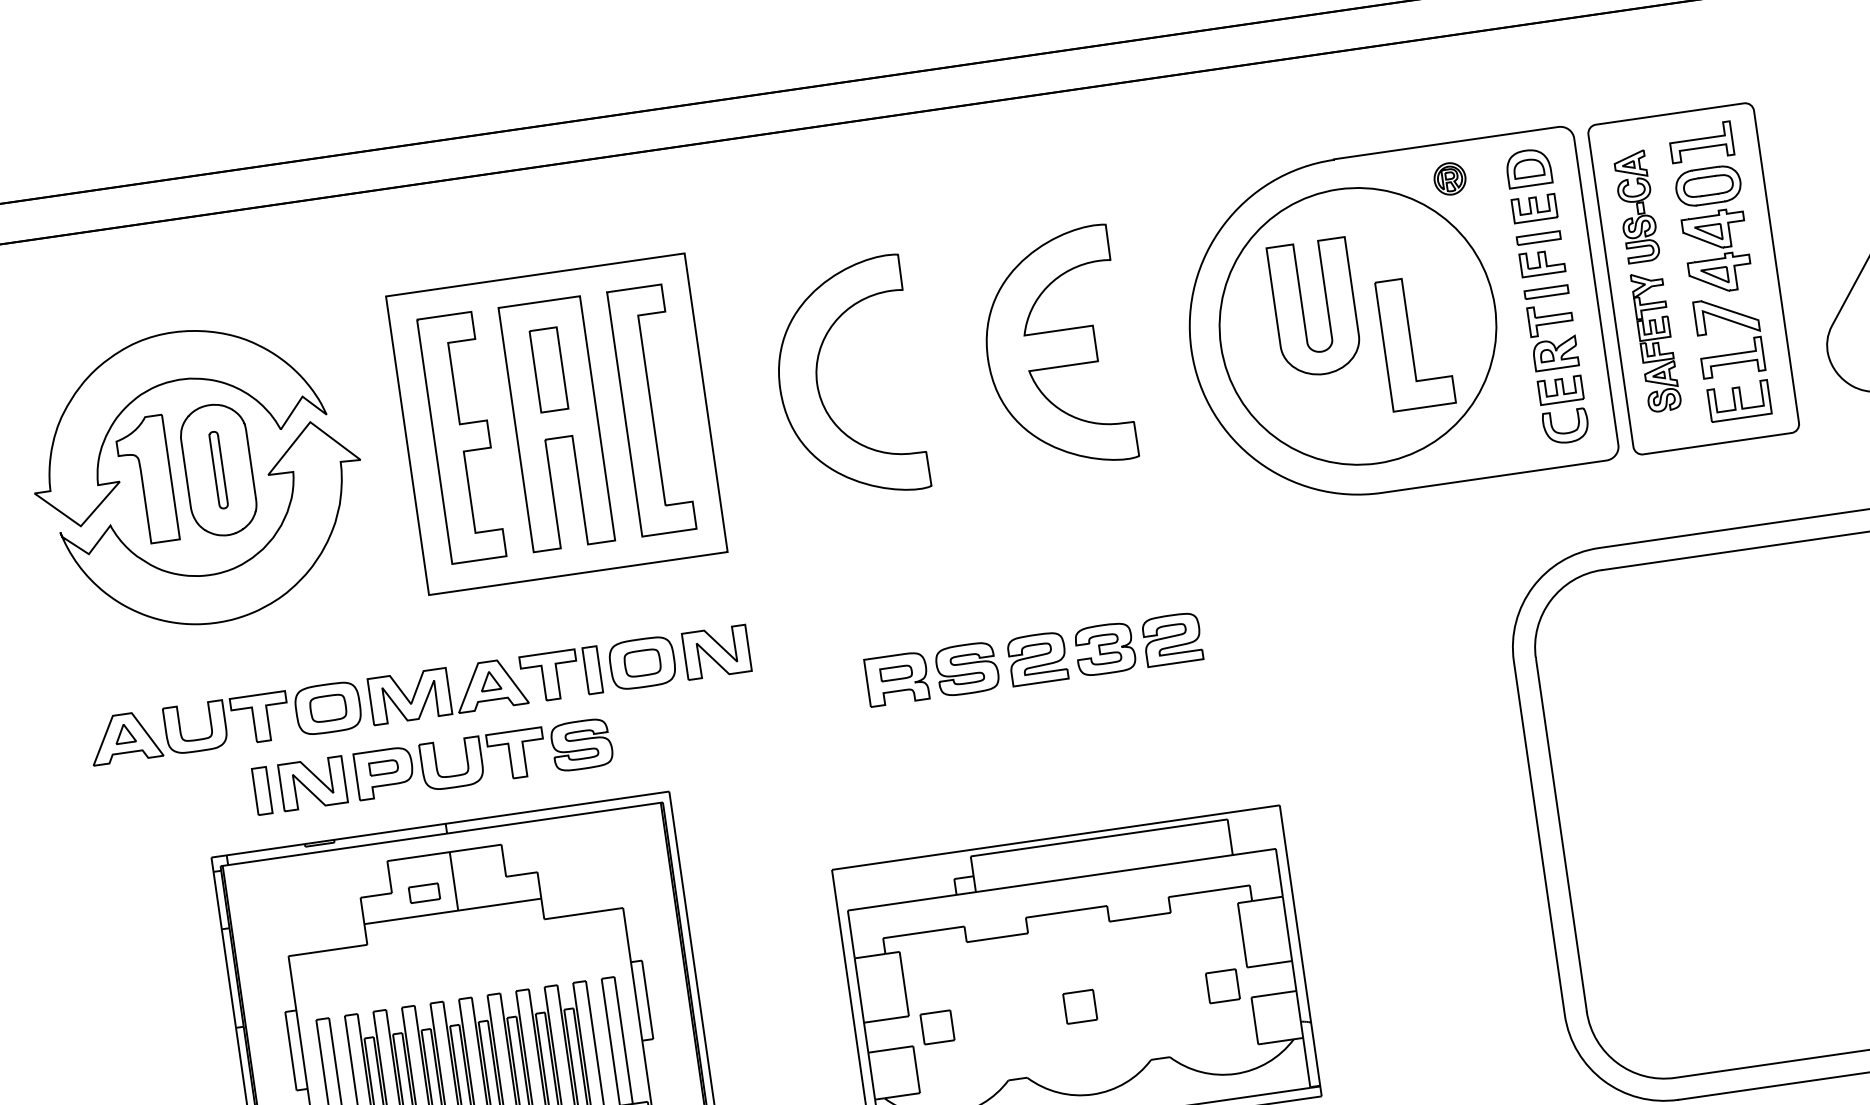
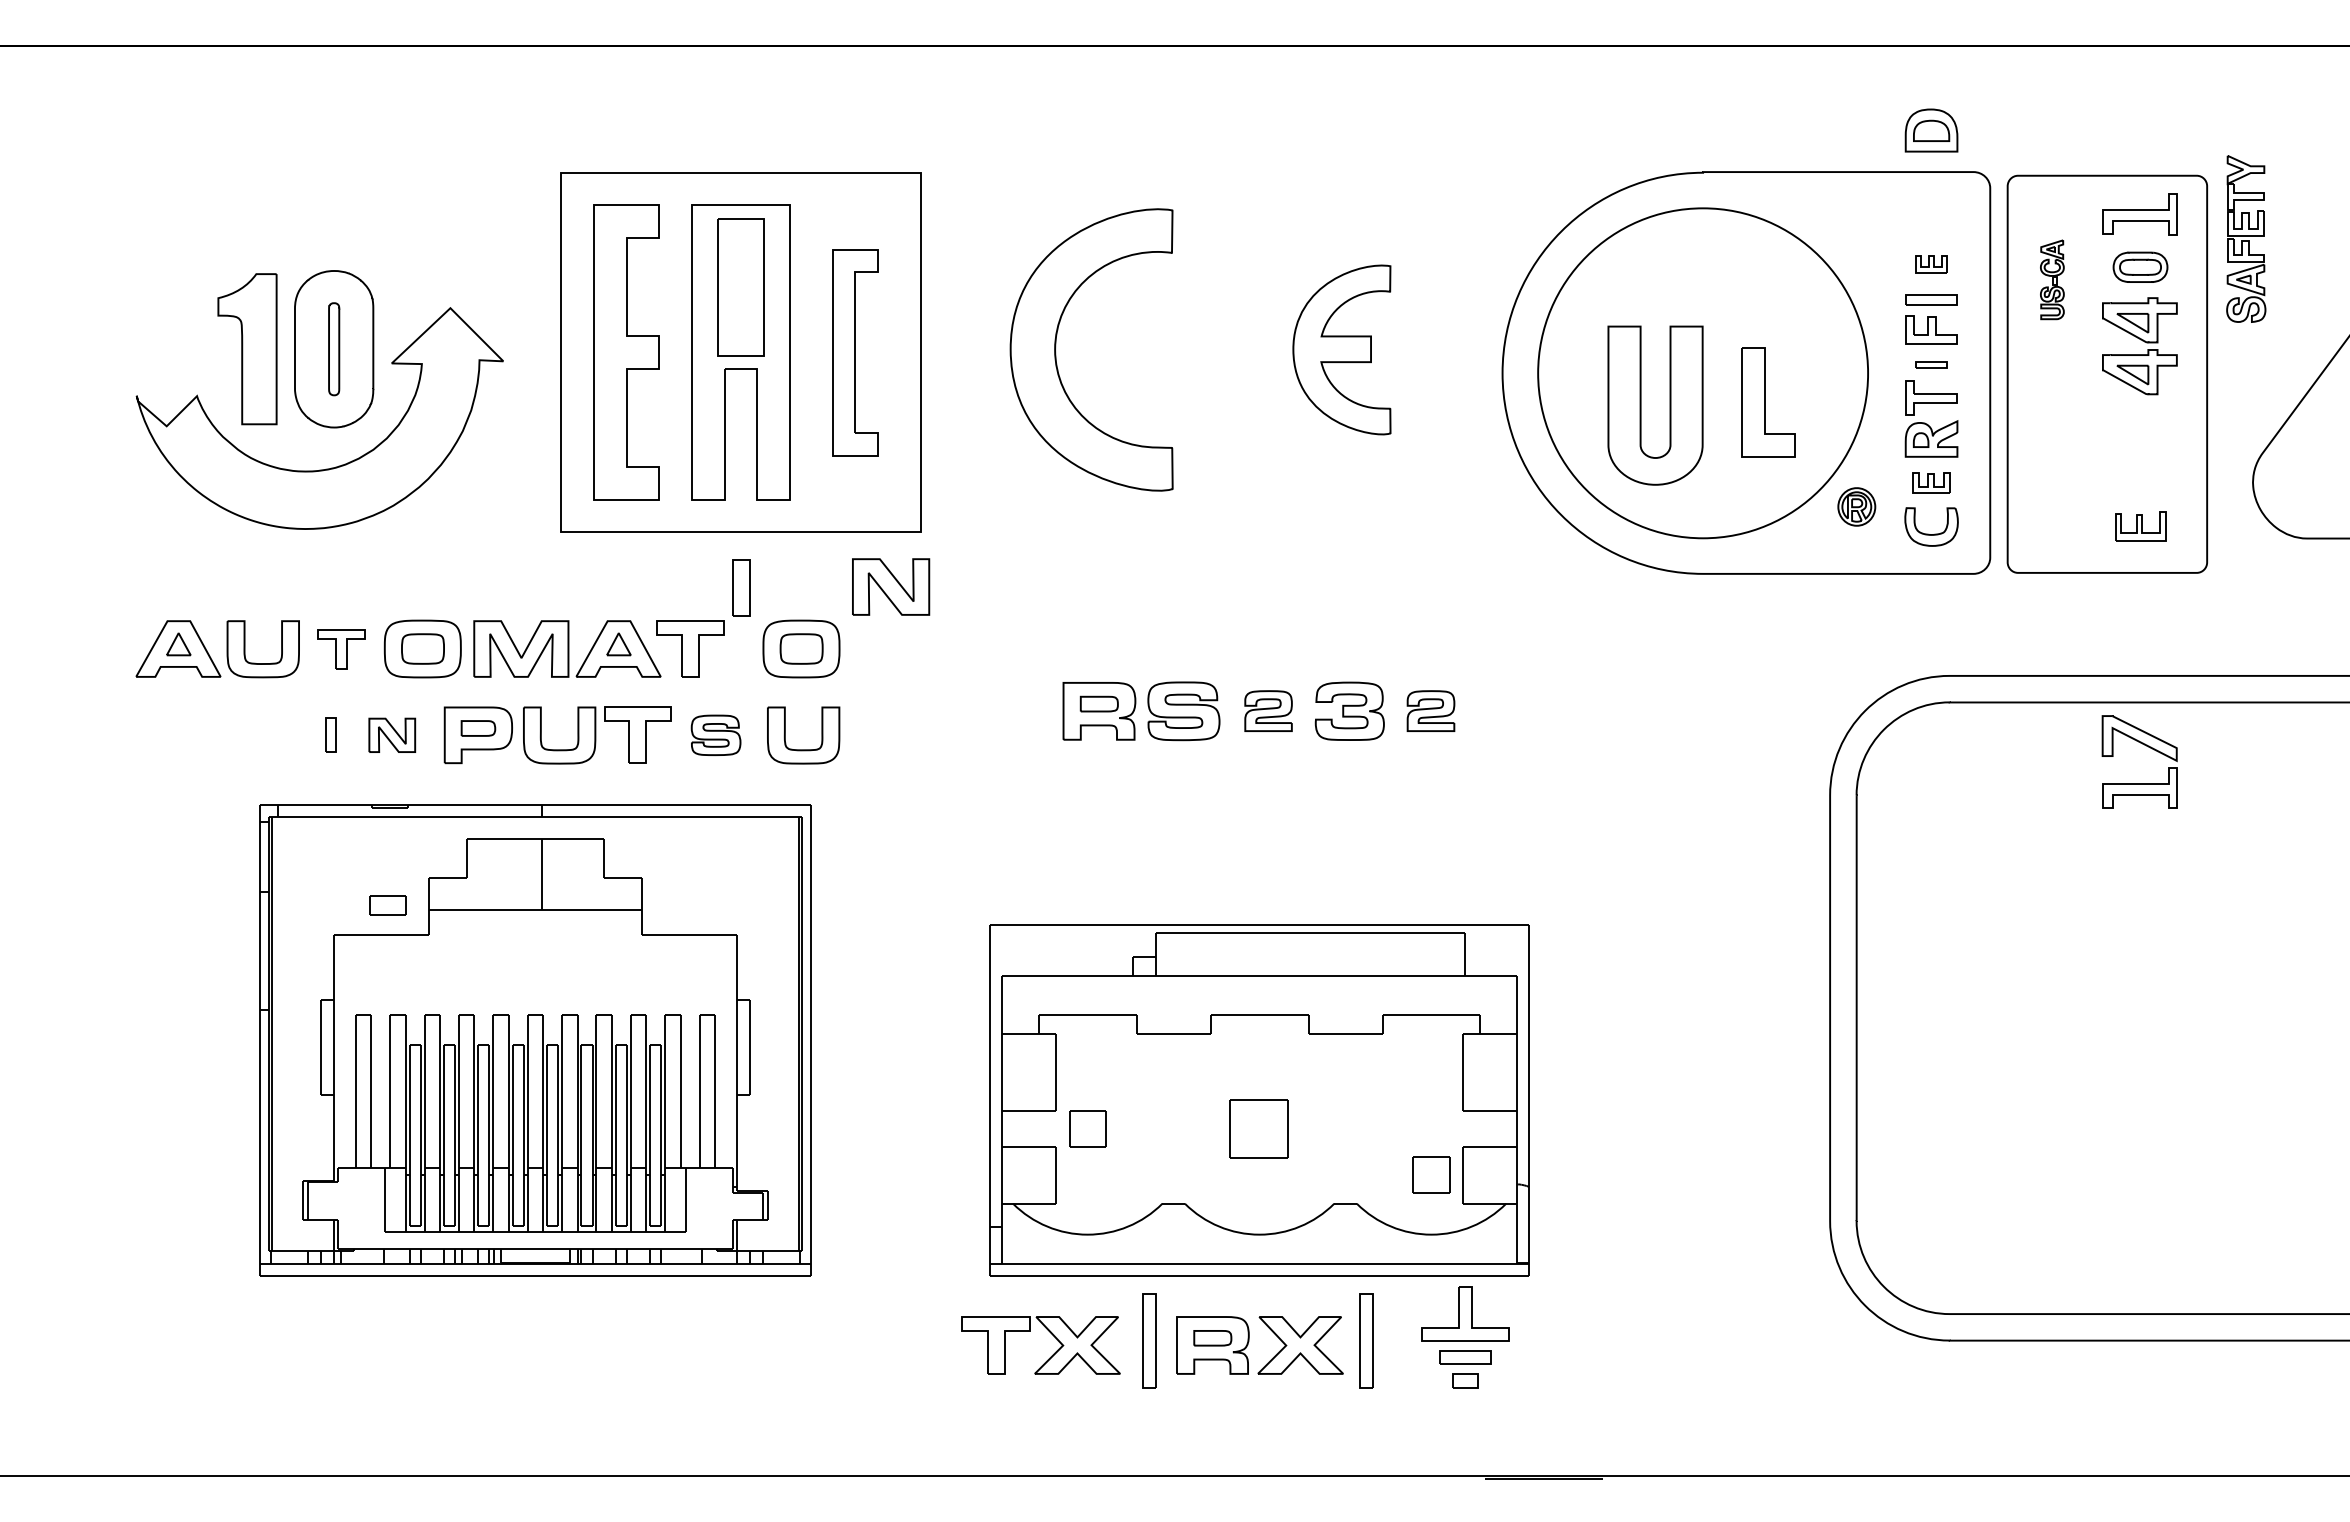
part: (1528, 168) -> (1931, 130), moved
part: (1449, 178) -> (1856, 506), moved
part: (1708, 186) -> (2140, 267), size x0.7
part: (1636, 206) -> (2052, 279), size x0.6
part: (1534, 207) -> (1931, 263), size x0.6
part: (1546, 291) -> (1931, 364), size x0.6
part: (1303, 309) -> (1641, 405), moved
part: (1733, 322) -> (2146, 746), moved
part: (1656, 341) -> (2246, 238), moved
part: (1415, 342) -> (1768, 402), size x0.7
part: (1054, 349) -> (1341, 349), size x0.6
part: (548, 369) -> (740, 286), size x1.4
part: (161, 385) -> (281, 239), removed
part: (1560, 389) -> (1931, 482), size x0.7
part: (1739, 401) -> (2140, 526), size x0.7
part: (651, 410) -> (855, 352), size x0.7
part: (1172, 638) -> (1430, 710), size x0.7
part: (717, 651) -> (891, 586), moved
part: (1037, 658) -> (1268, 710), size x0.7
part: (592, 669) -> (741, 587), moved
part: (260, 717) -> (341, 648), size x0.7
part: (581, 745) -> (715, 735), size x0.7
part: (656, 746) -> (803, 749), added
part: (313, 783) -> (392, 735), size x0.6
part: (261, 790) -> (330, 734), size x0.6
part: (424, 893) -> (387, 905), moved
part: (1222, 985) -> (1431, 1174), moved
part: (1080, 1006) -> (1259, 1128), size x1.6

